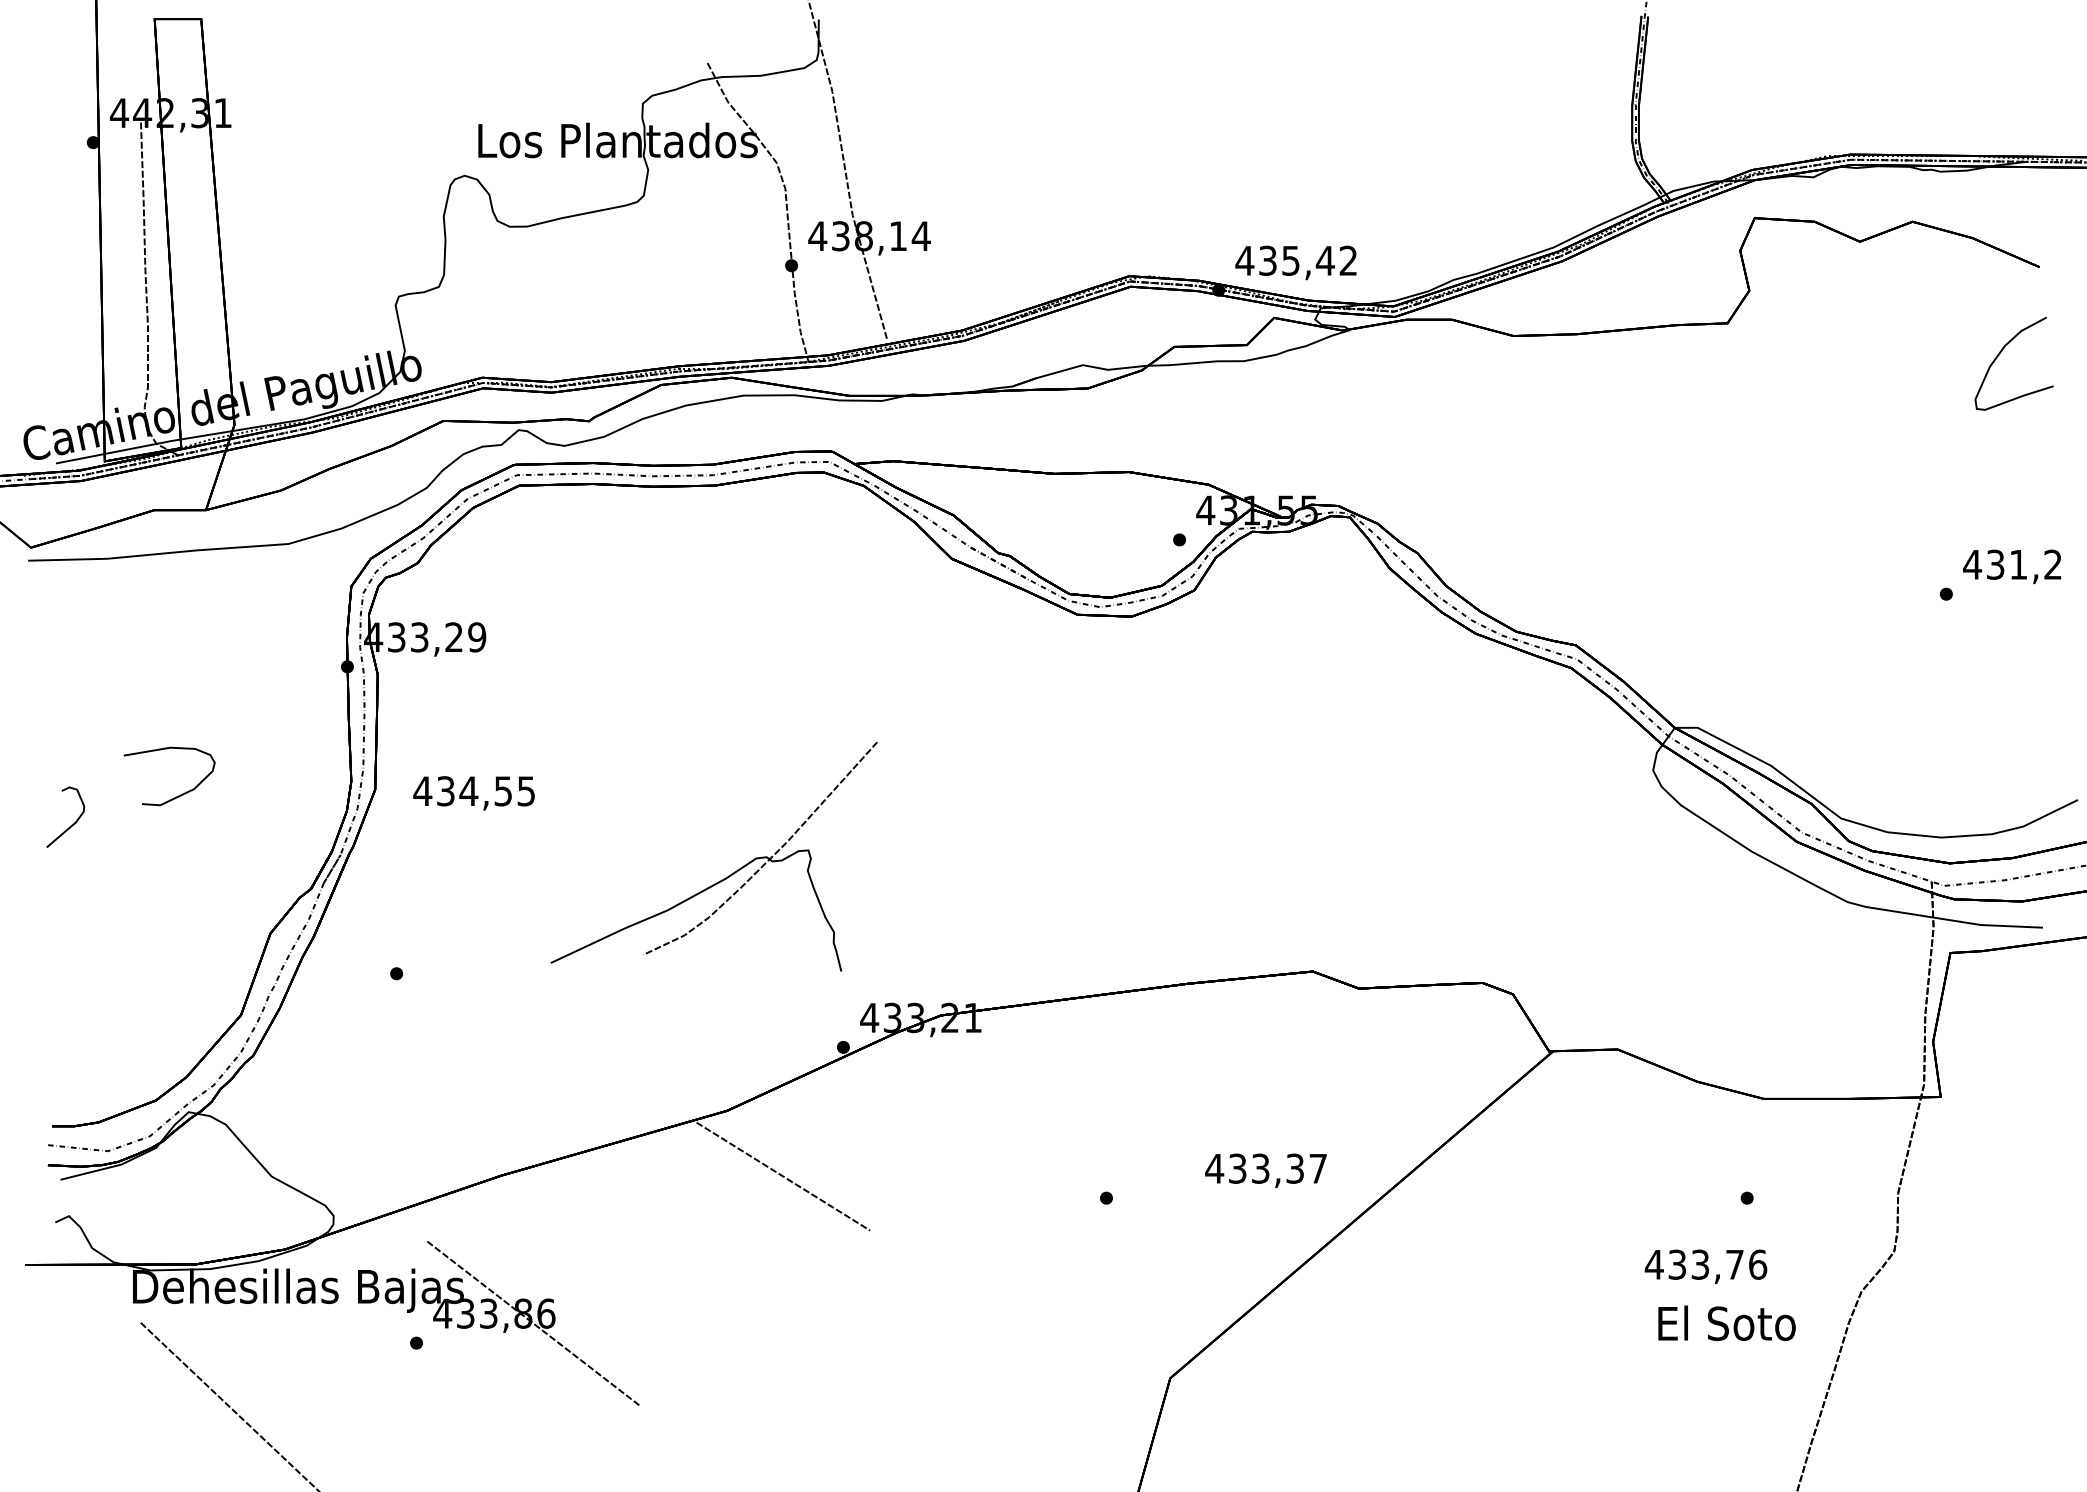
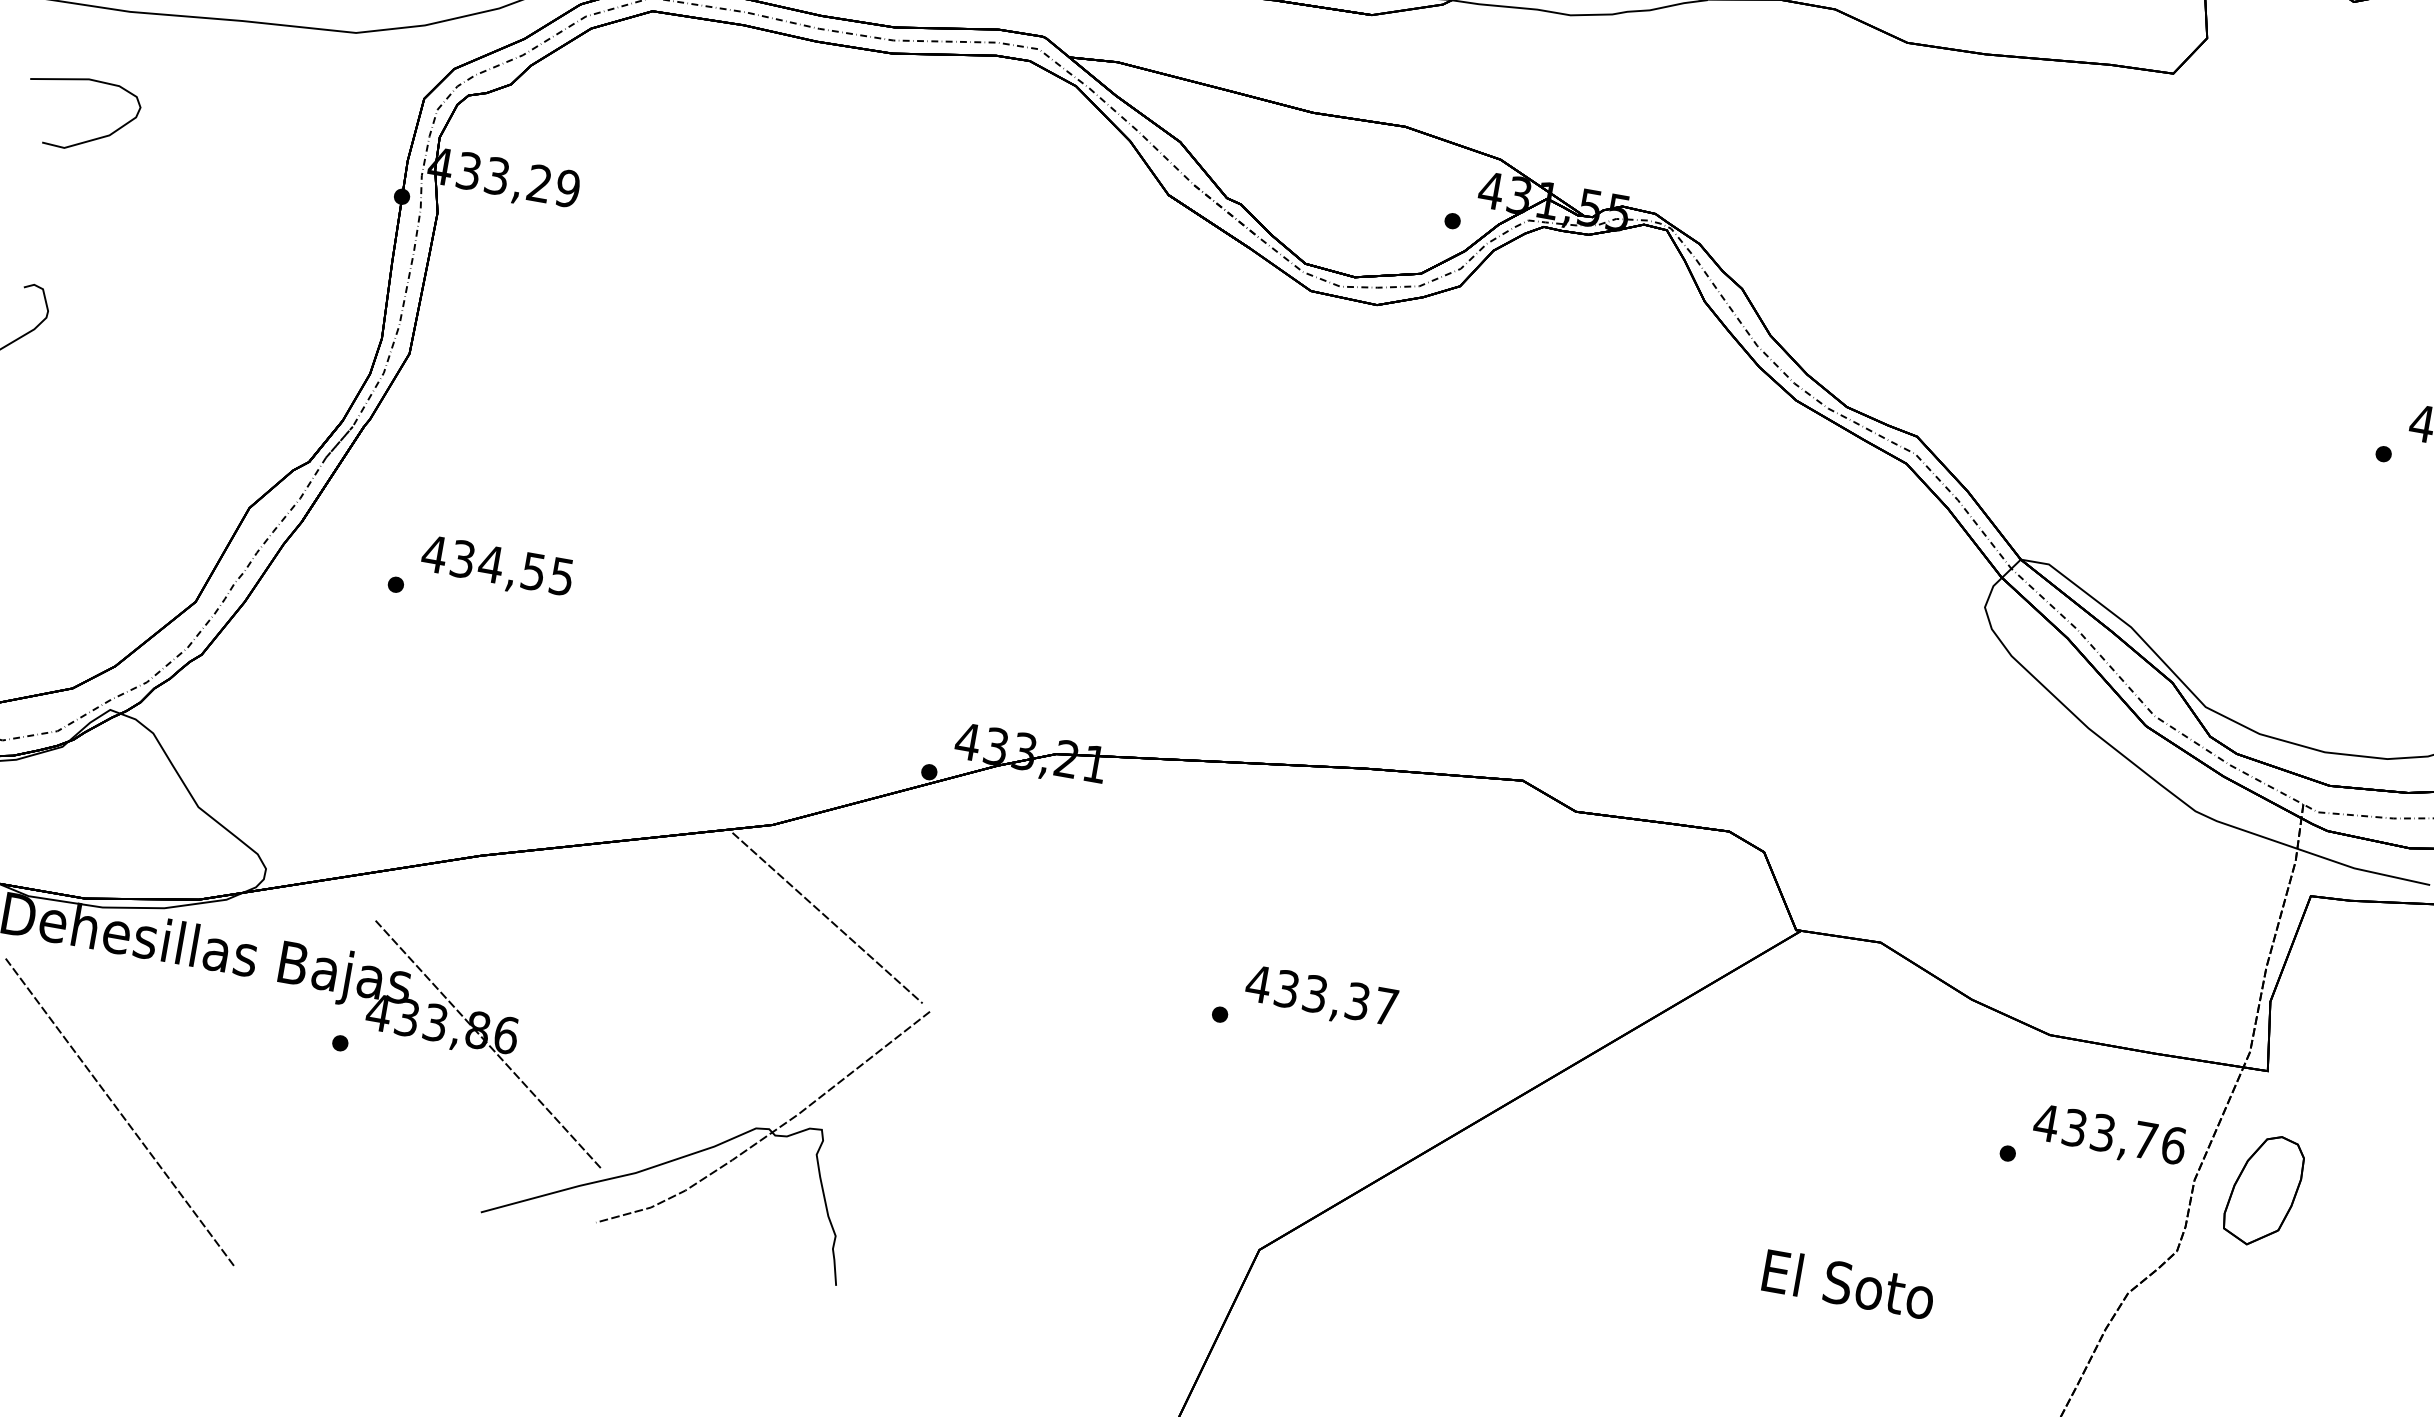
text: (473, 793) -> (496, 567), moved
curve: (178, 795) -> (88, 139), moved
part: (723, 878) -> (711, 1145), moved
text: (1265, 1170) -> (1320, 997), moved
part: (1954, 1191) -> (2264, 1190), added
text: (1705, 1266) -> (2108, 1136), moved
text: (1726, 1323) -> (1848, 1284), moved

